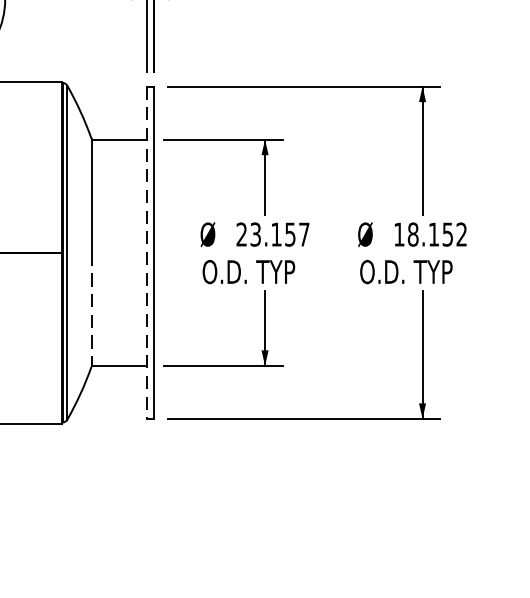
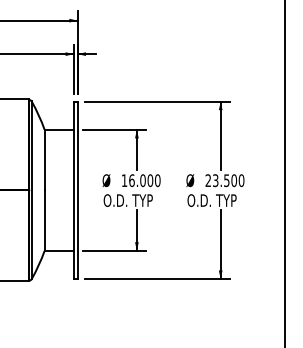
text: (271, 234) -> (140, 180), 23.157 -> 16.000
text: (429, 234) -> (224, 180), 18.152 -> 23.500
line: (145, 253) -> (73, 190), dashed -> solid
line: (91, 311) -> (44, 221), dashed -> solid

